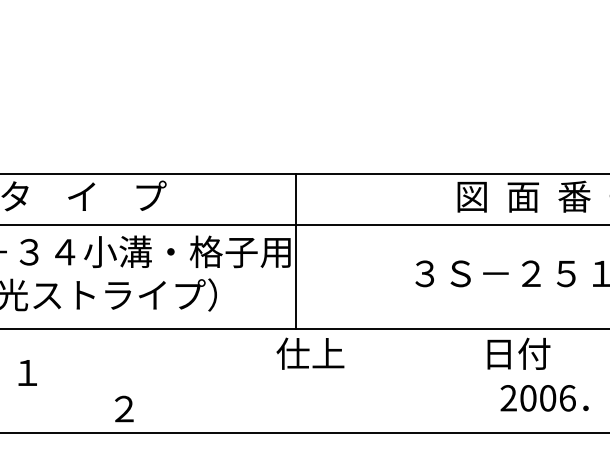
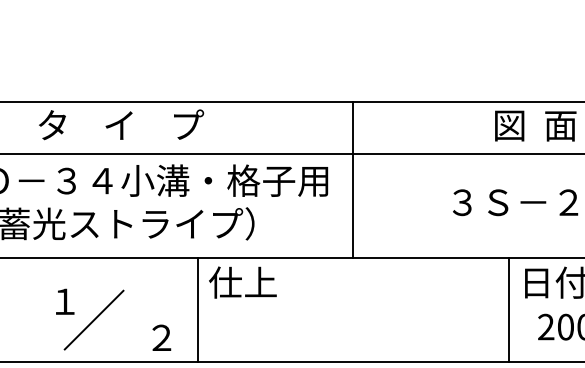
line: (295, 251) -> (352, 180), moved
text: (310, 353) -> (242, 282), moved
line: (160, 380) -> (197, 309), added
line: (471, 380) -> (508, 309), added
line: (56, 390) -> (93, 319), added

